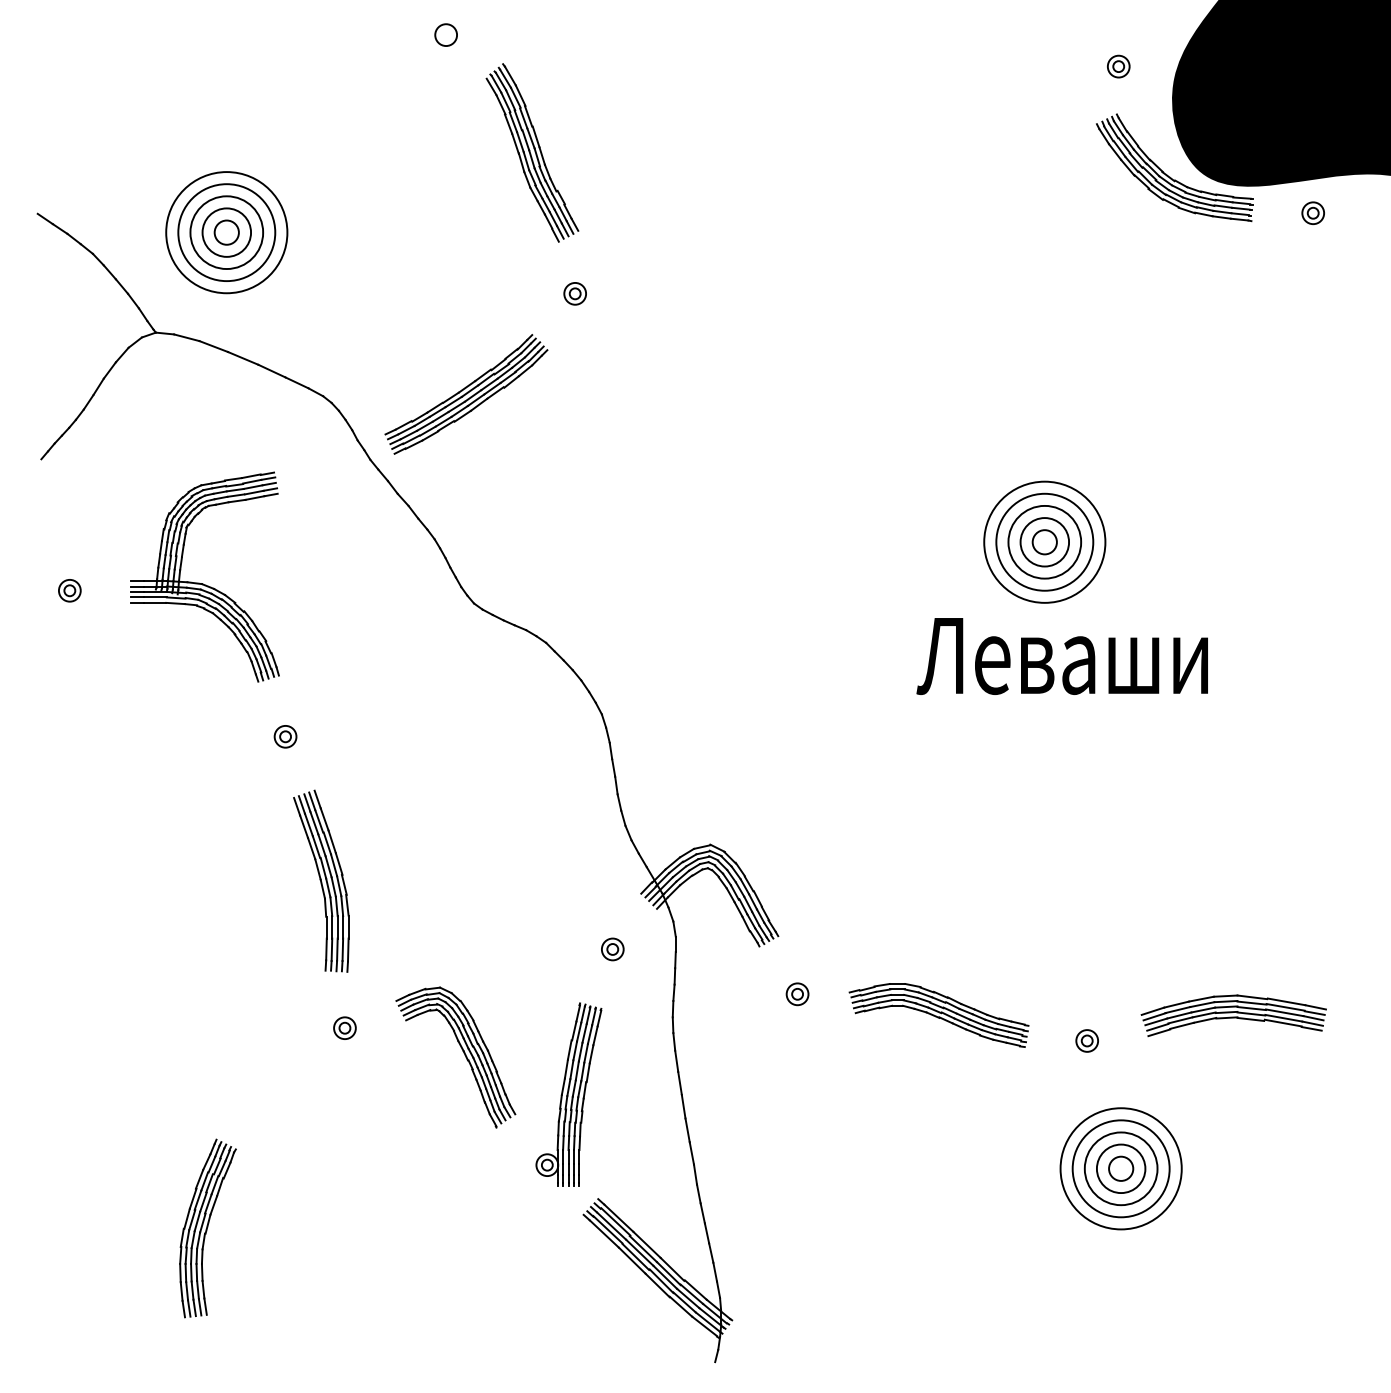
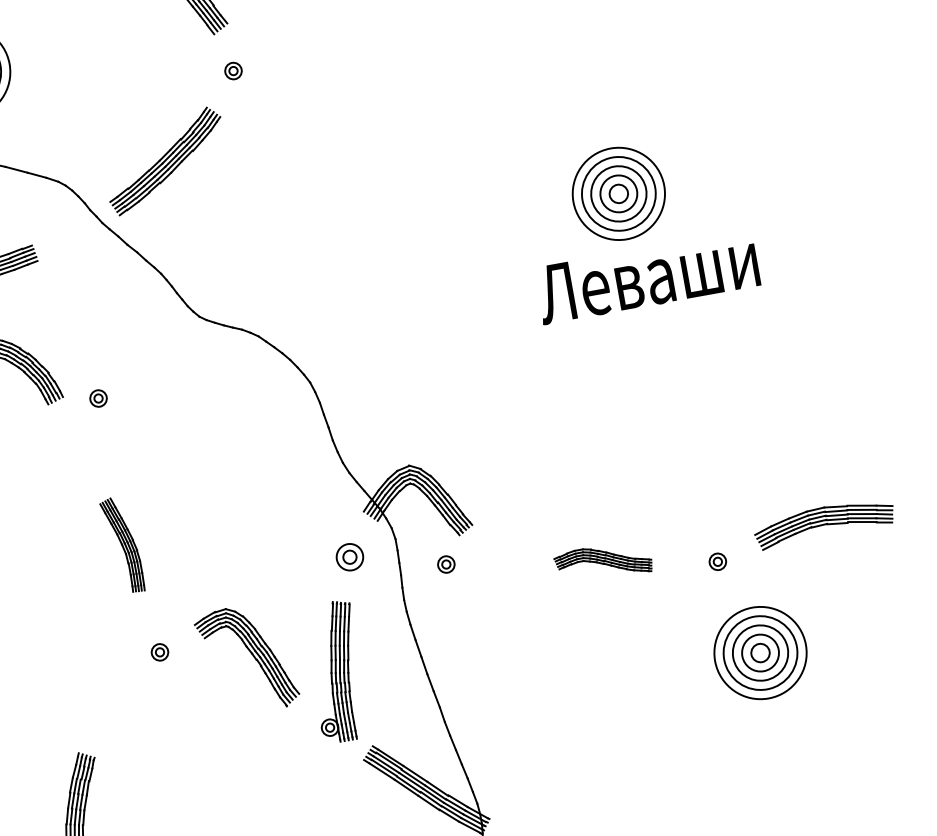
part: (285, 736) -> (98, 398), moved
part: (321, 880) -> (122, 544), size x0.7
part: (612, 949) -> (349, 557), size x1.6
part: (797, 994) -> (446, 564), moved
part: (938, 1015) -> (603, 562), size x0.7

